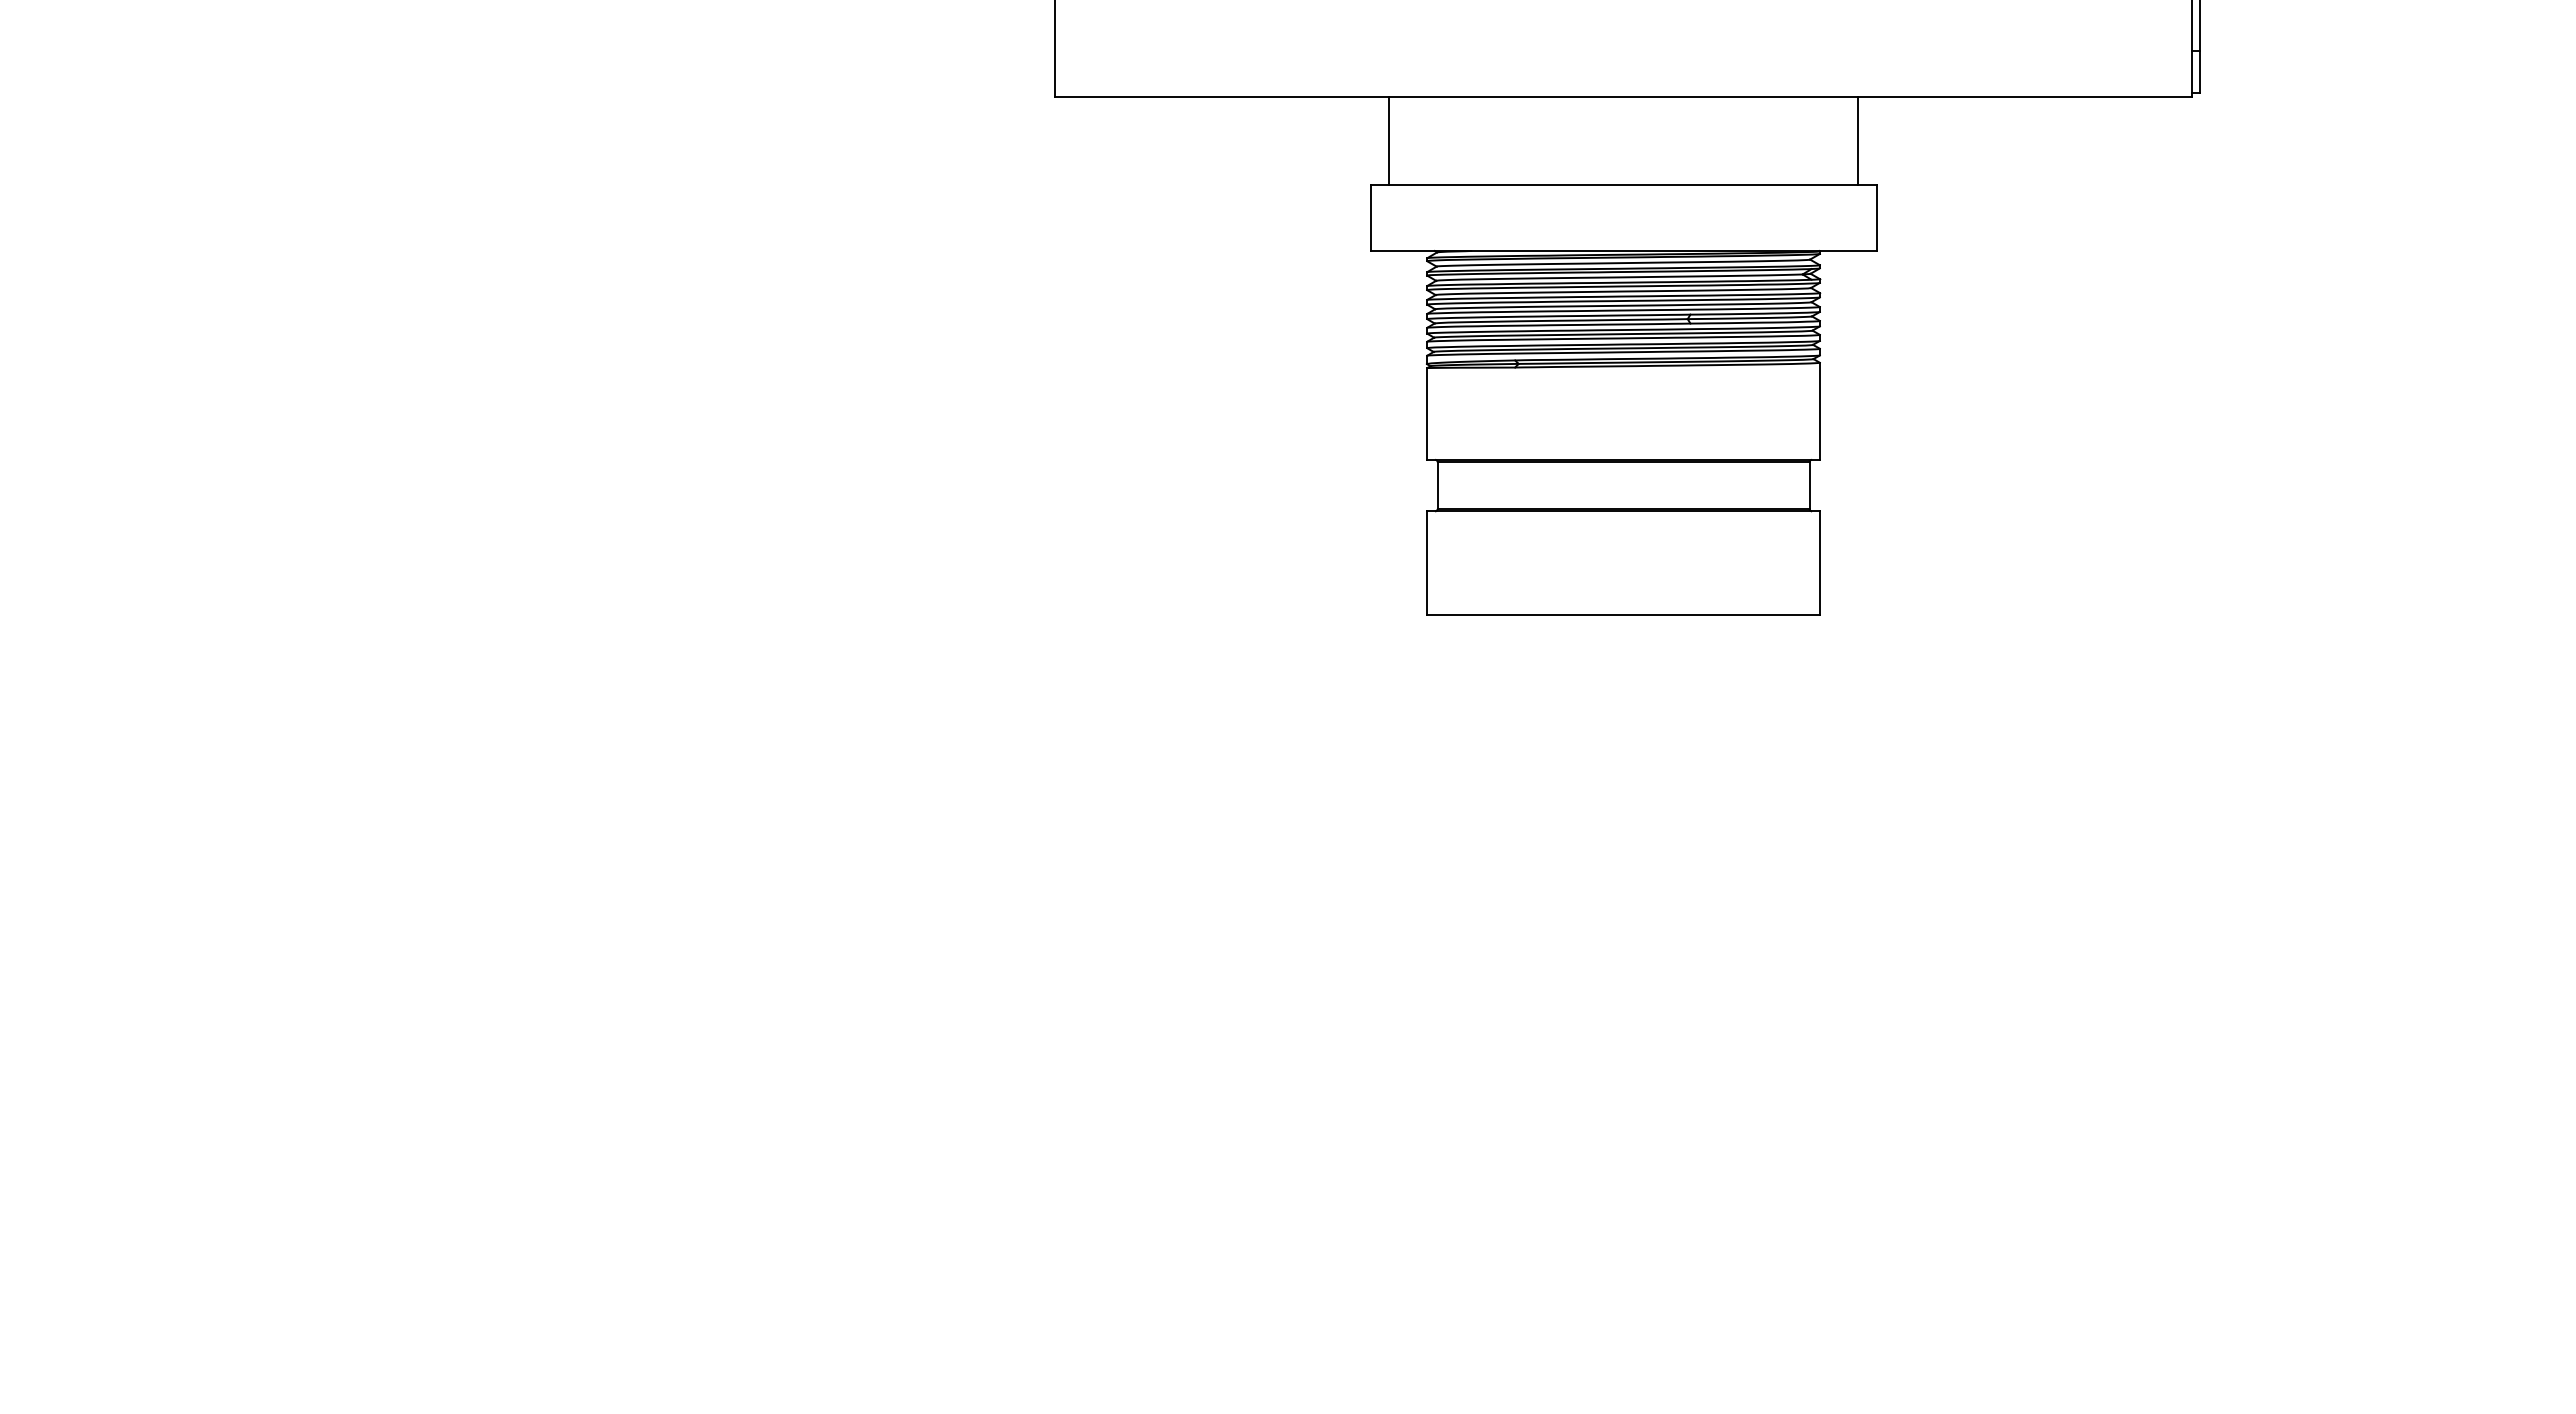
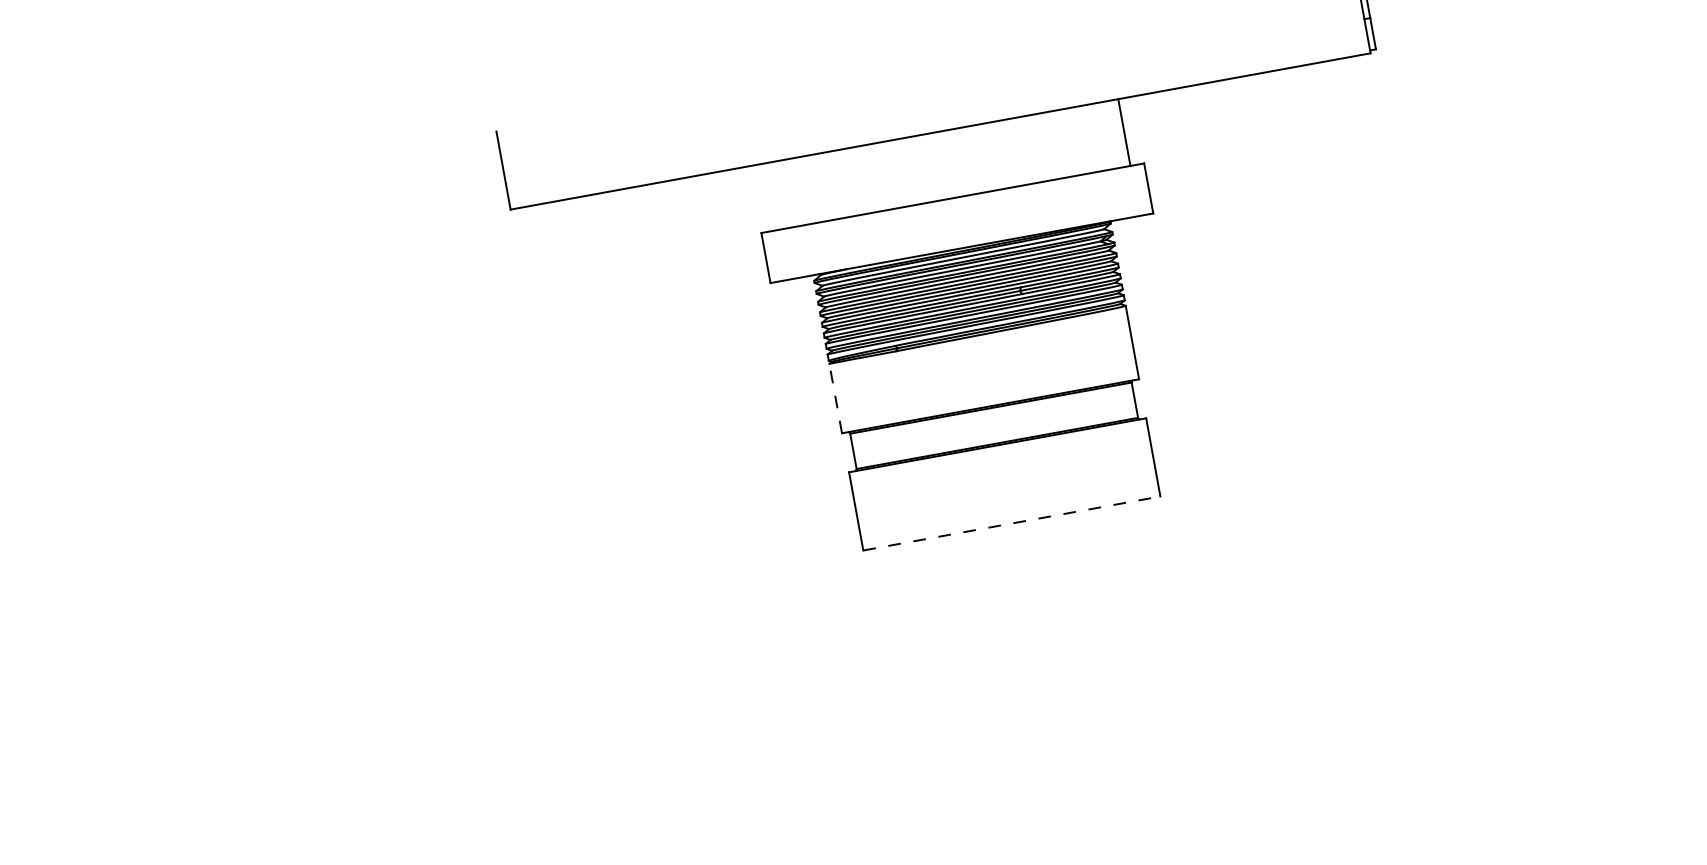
line: (1388, 140) -> (768, 197), removed
line: (1427, 413) -> (835, 398), solid -> dashed
line: (1624, 614) -> (1012, 523), solid -> dashed

